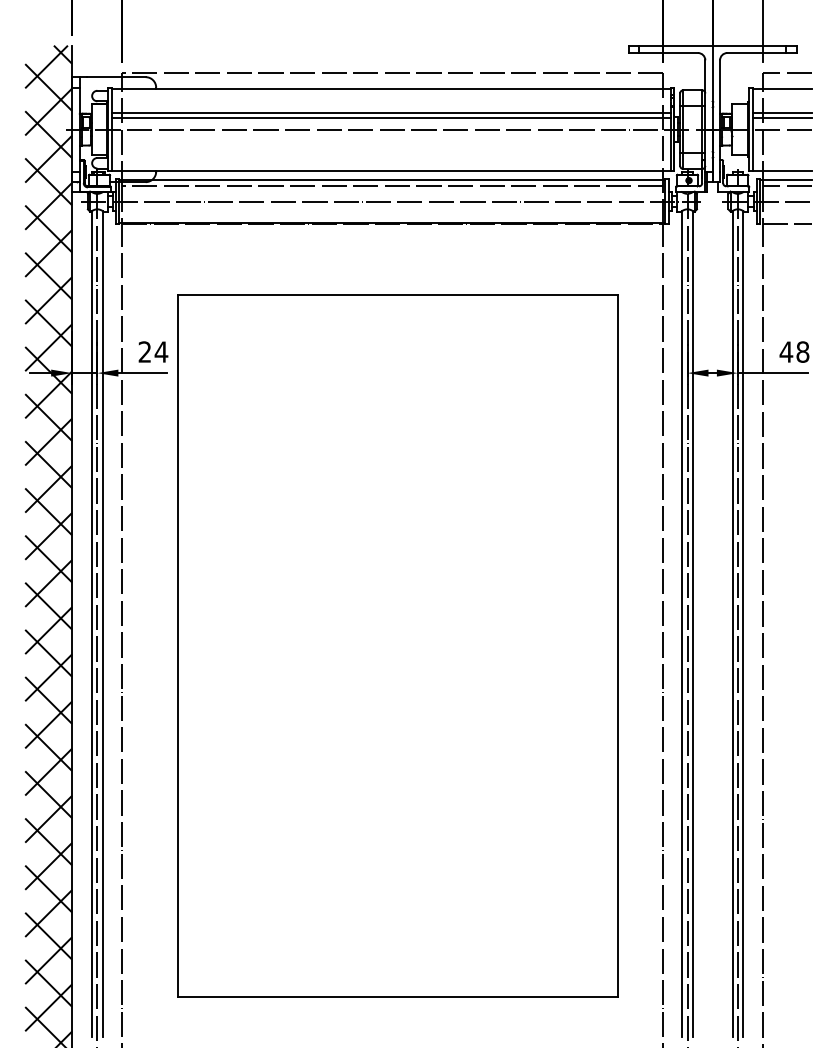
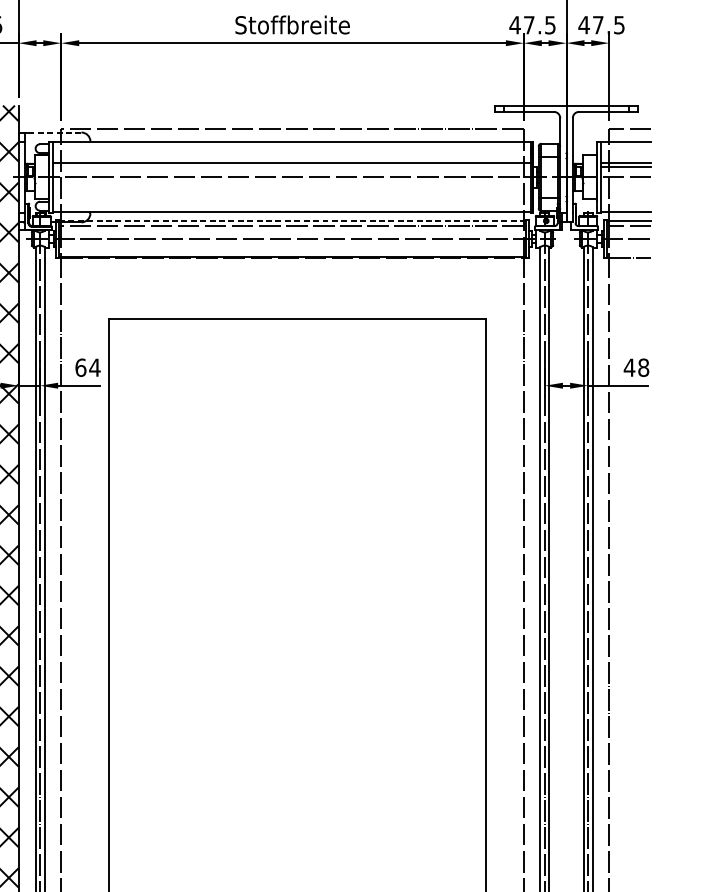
line: (115, 77) -> (55, 132), solid -> dashed
line: (391, 118) -> (291, 167), removed
line: (392, 180) -> (292, 220), solid -> dashed
text: (144, 351) -> (80, 367), 24 -> 64

